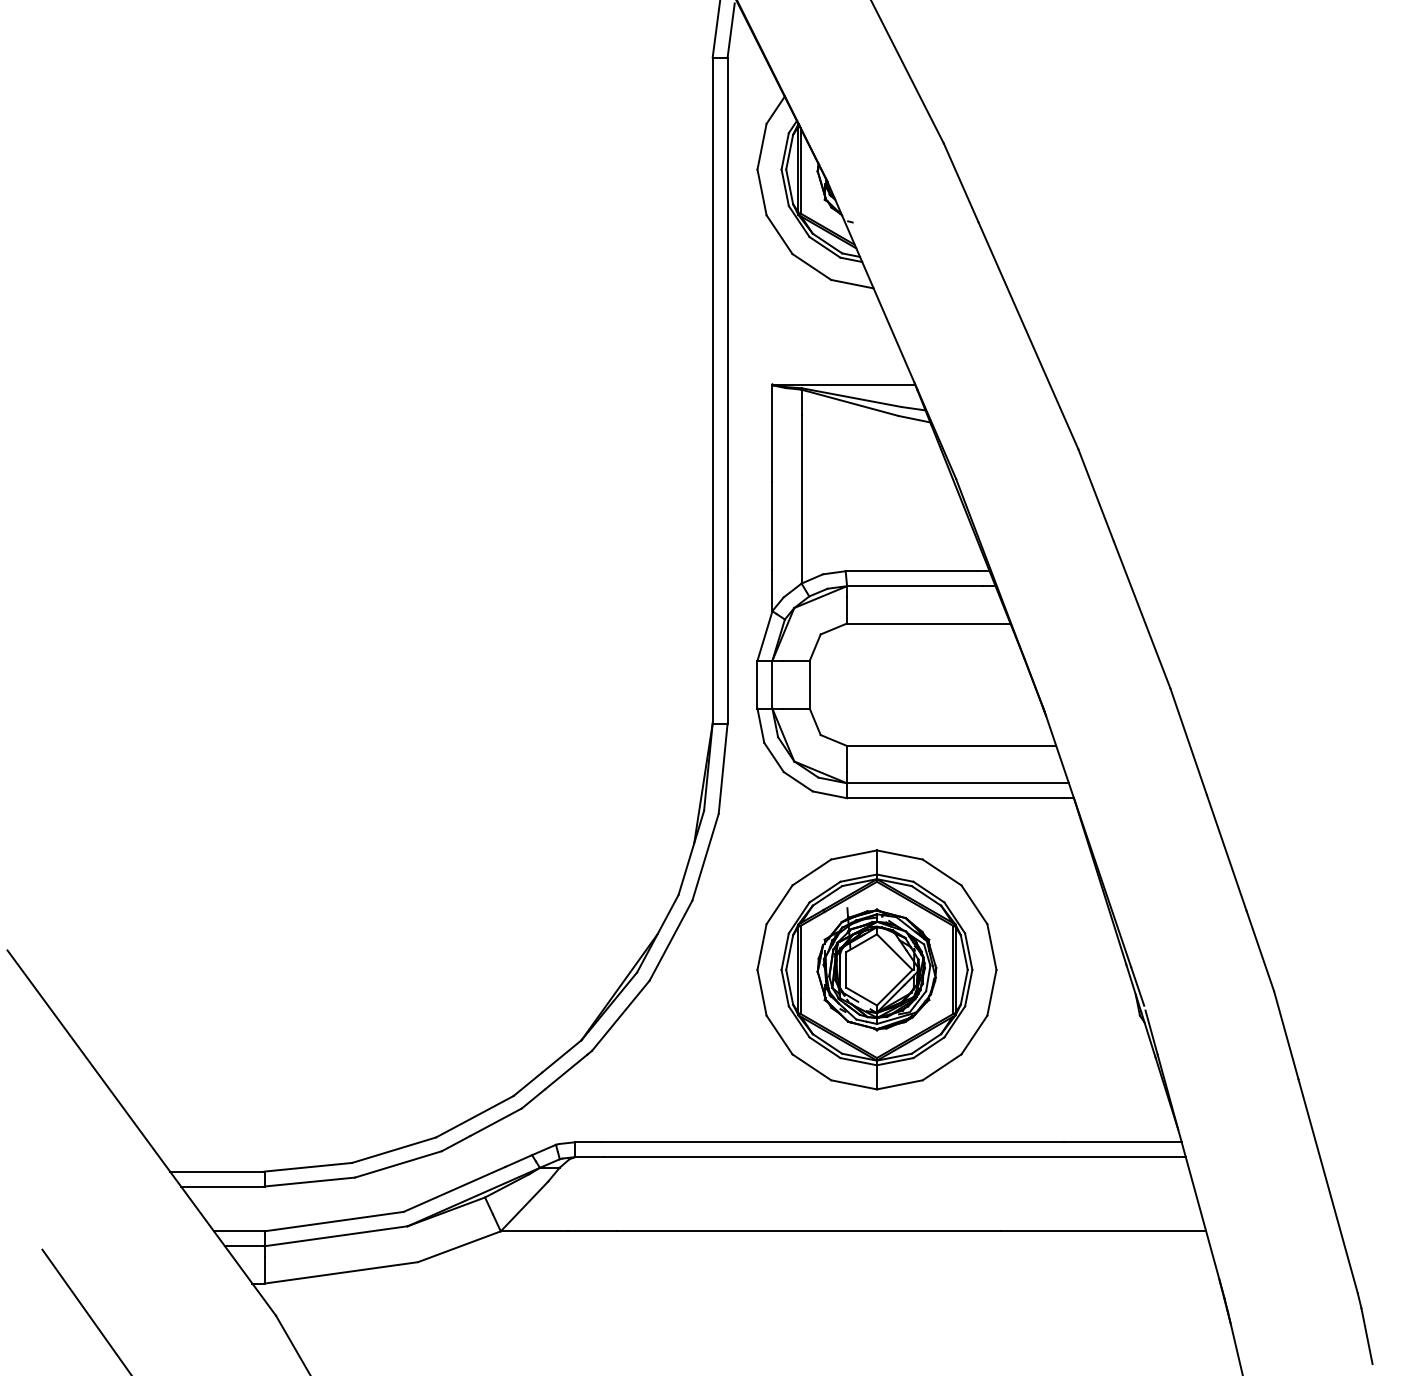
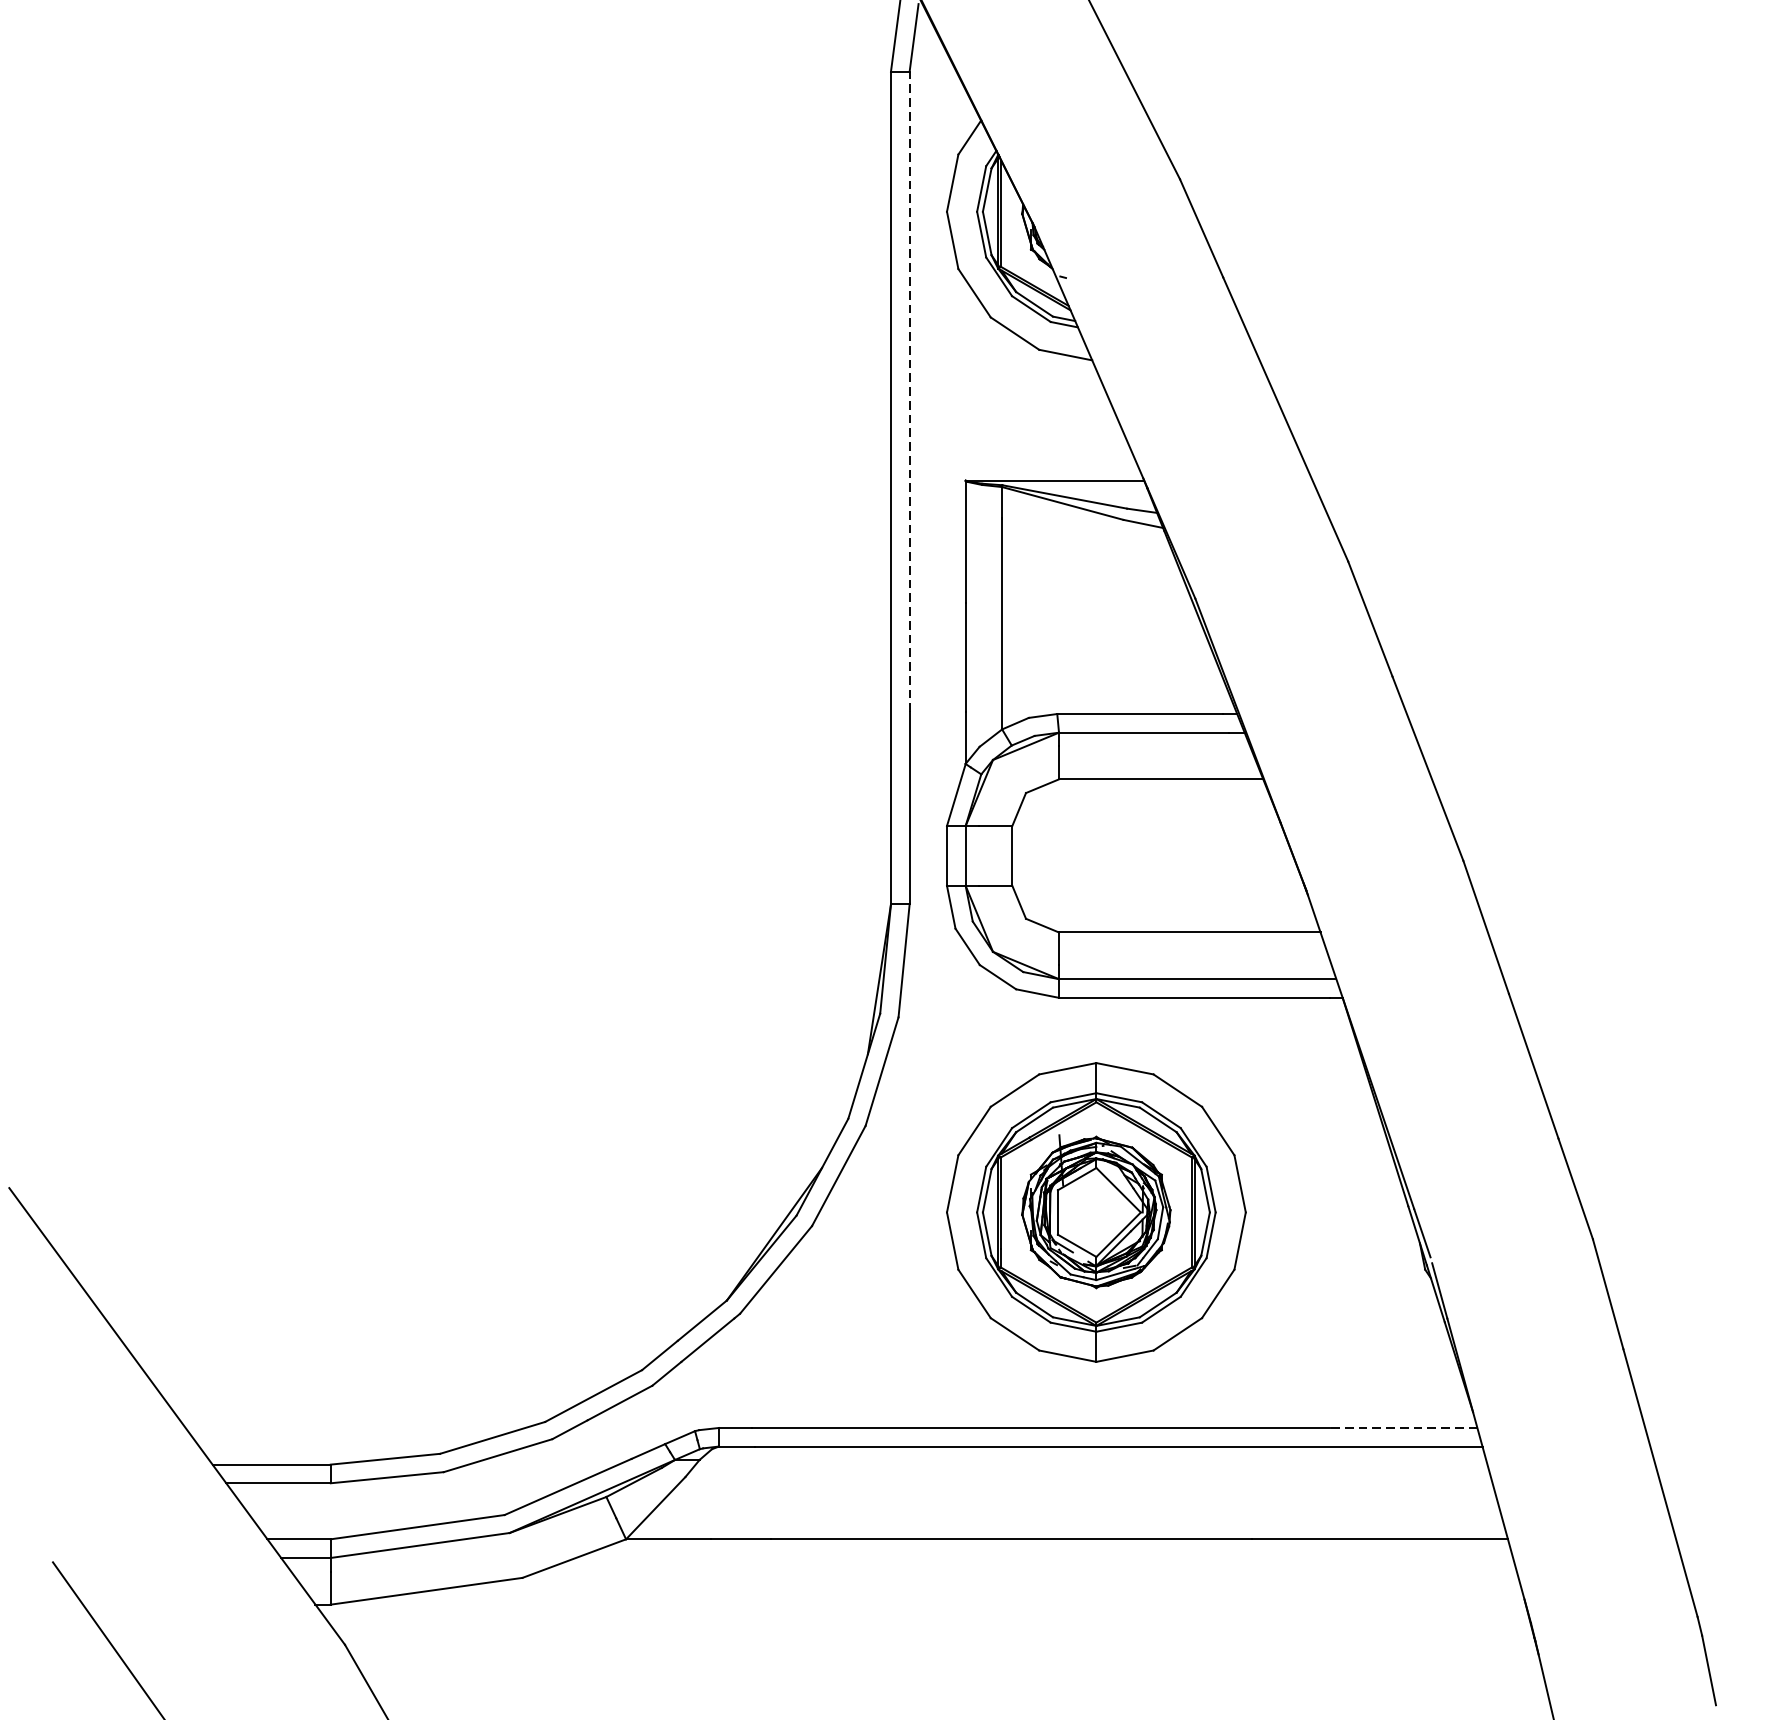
line: (727, 313) -> (909, 391), solid -> dashed
line: (1122, 1142) -> (1403, 1428), solid -> dashed

